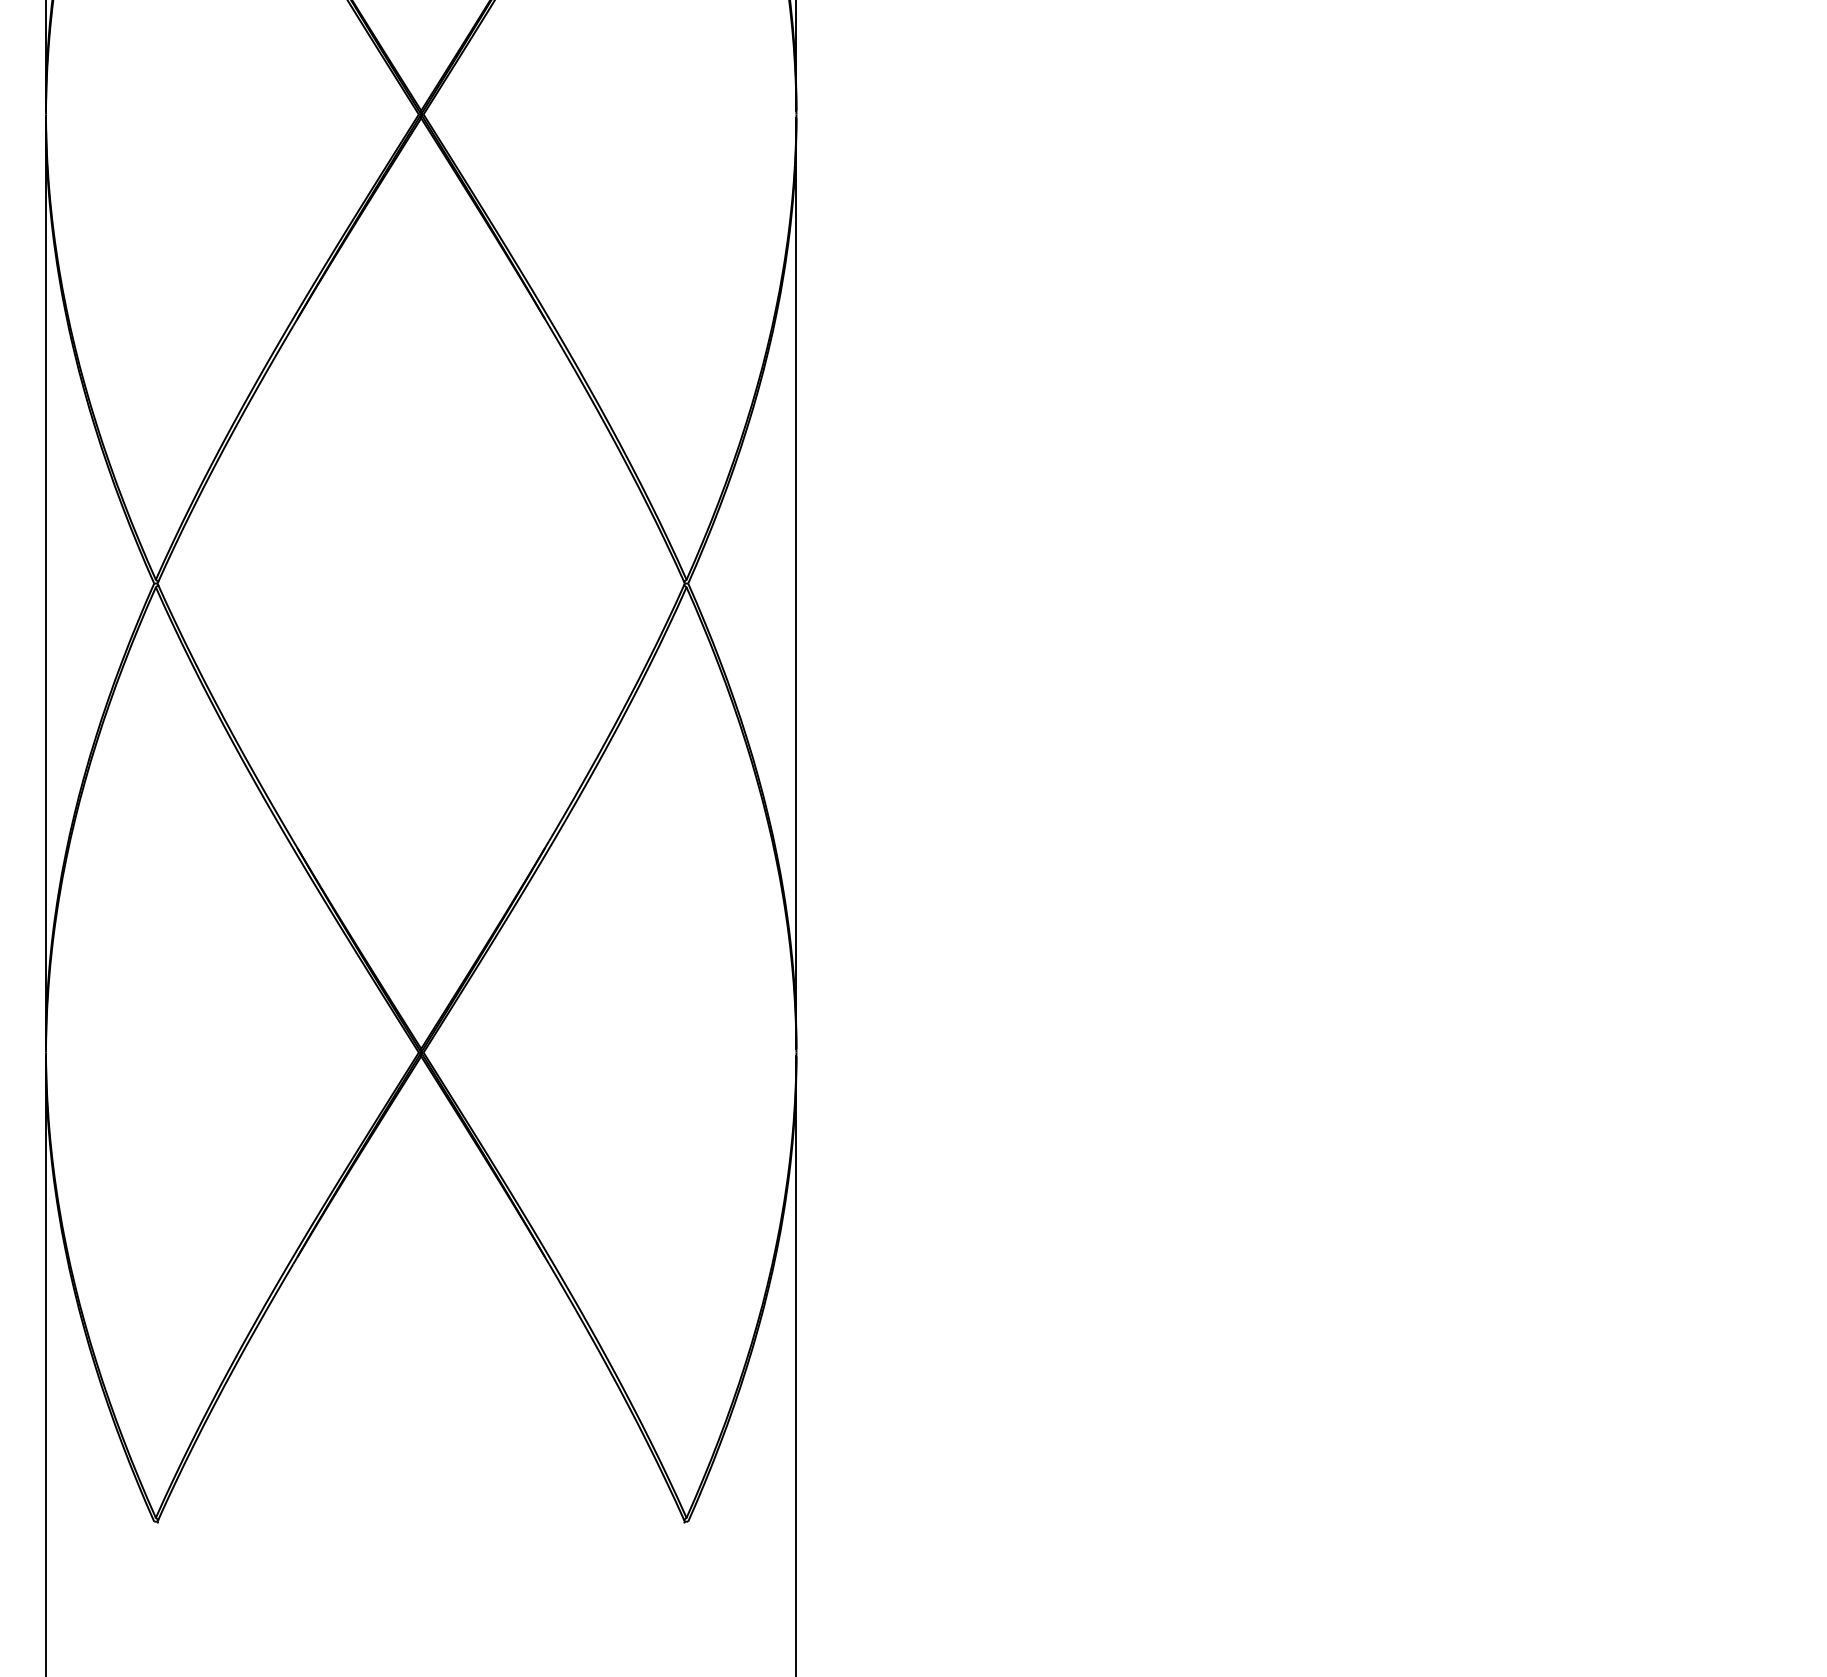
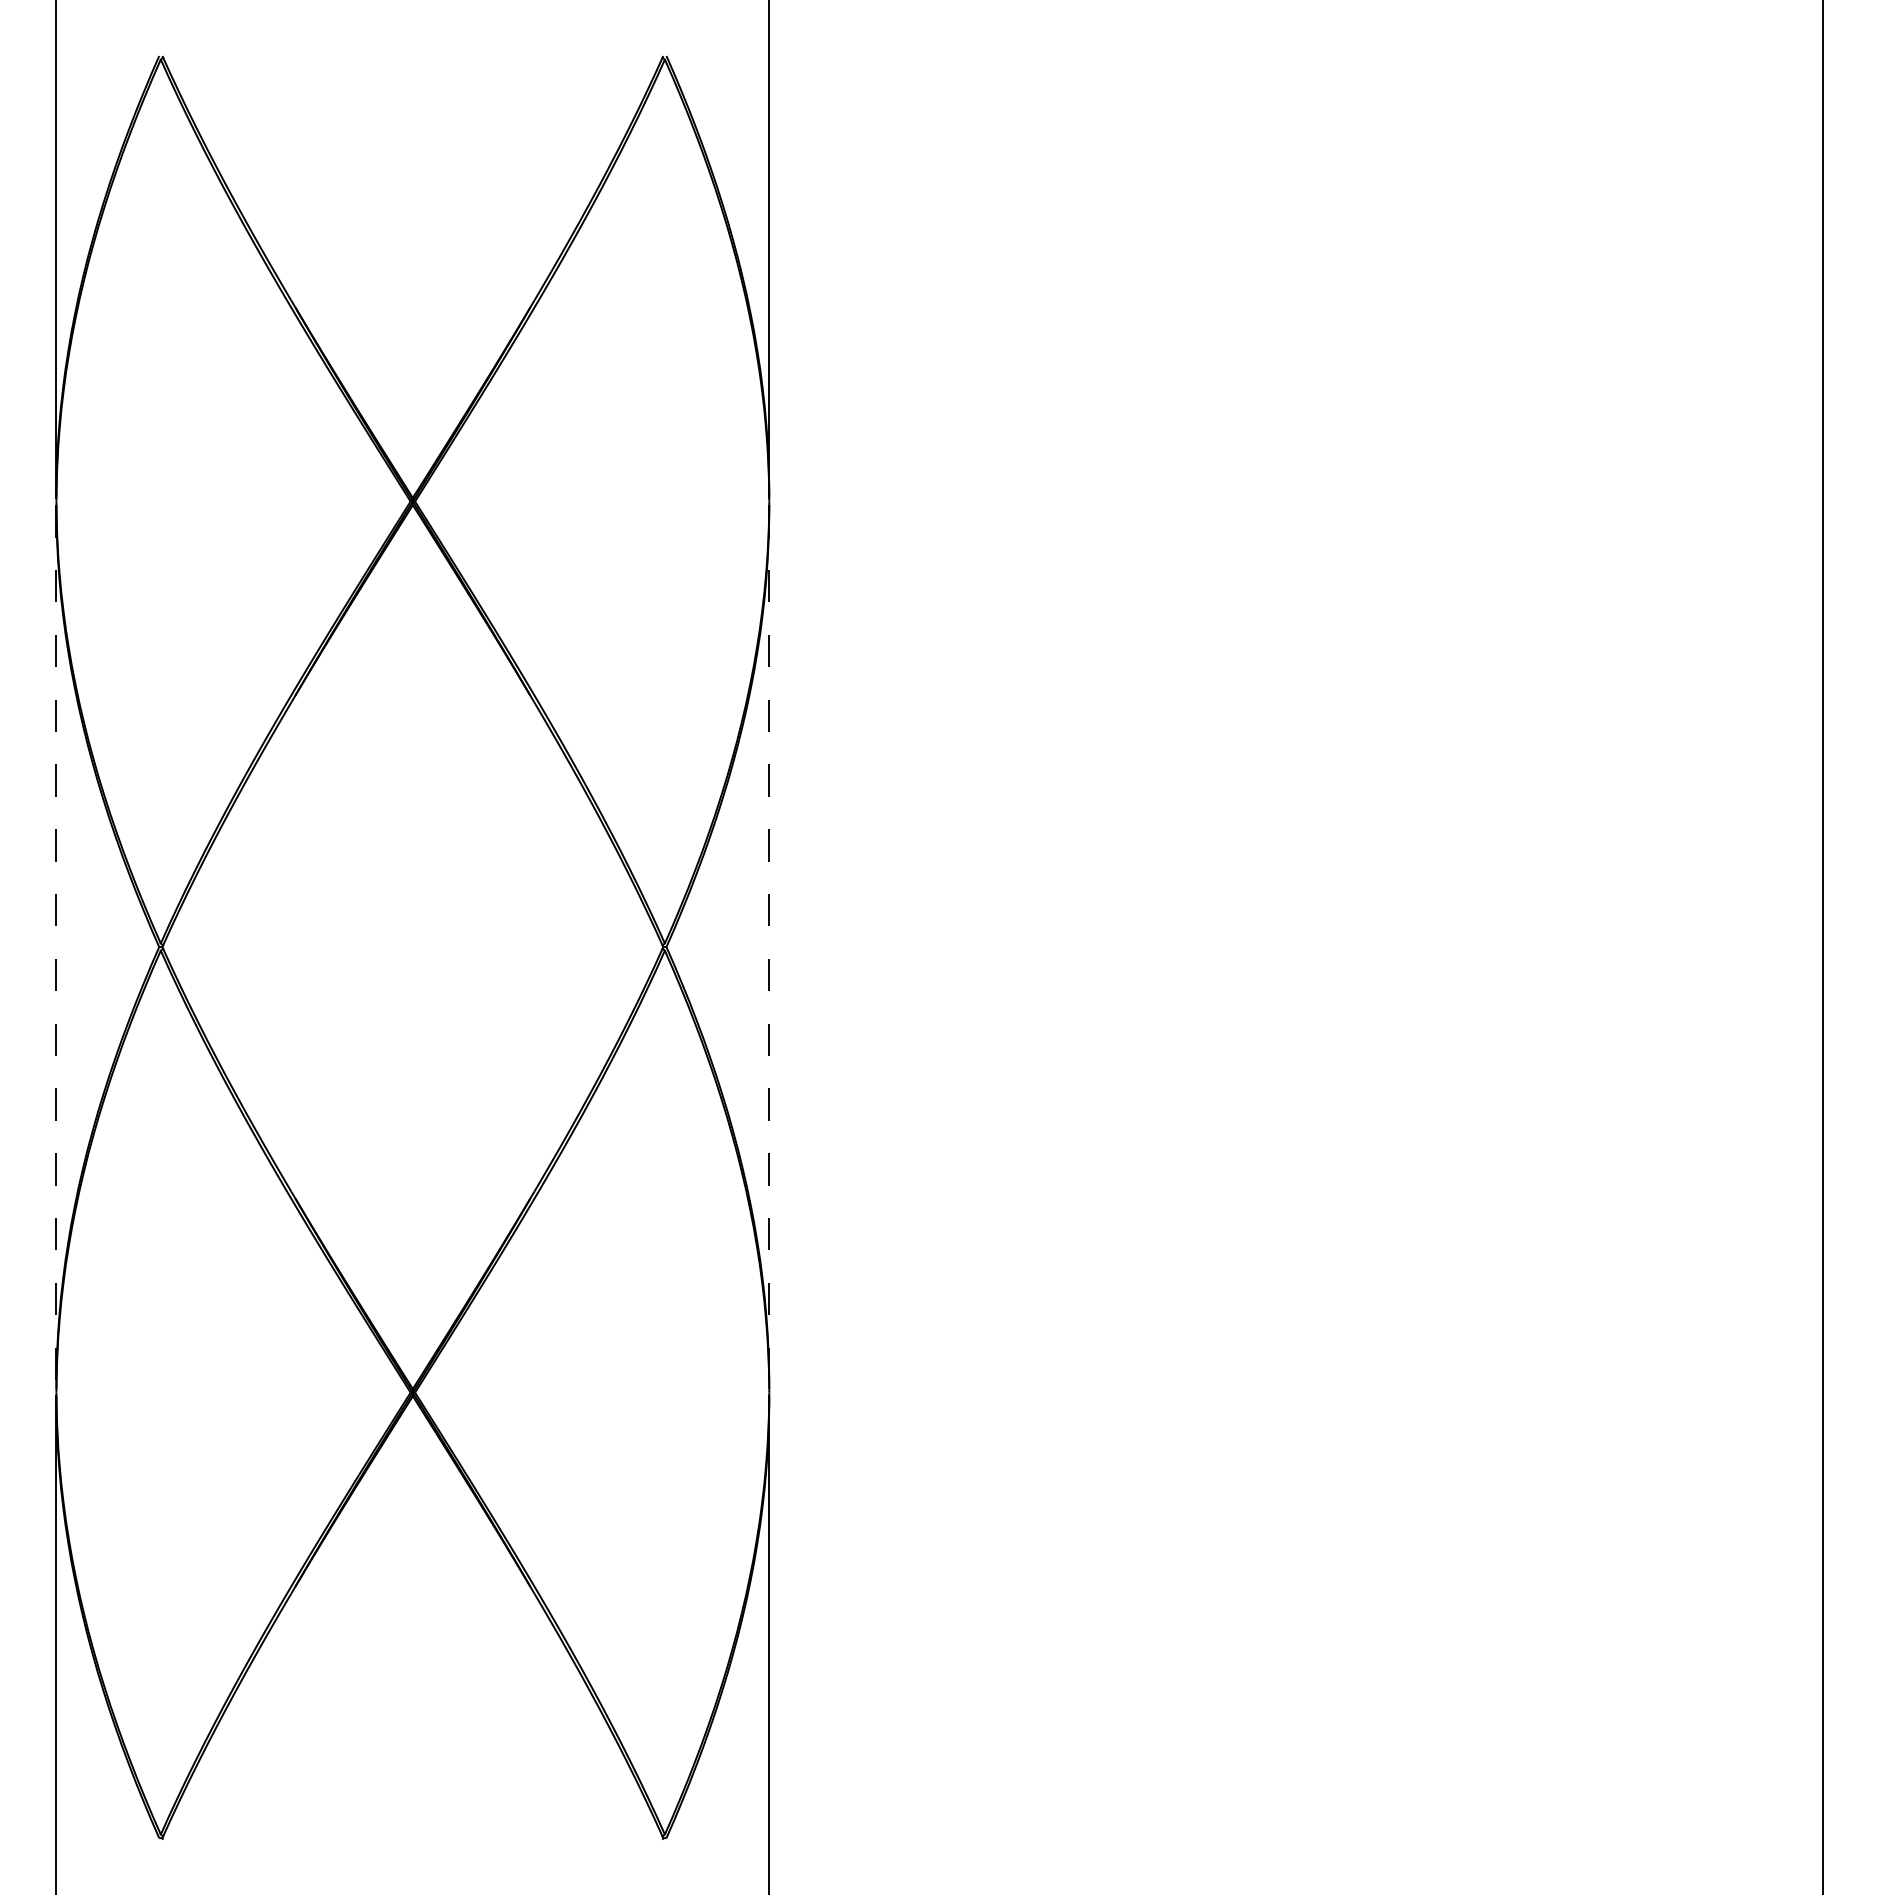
line: (46, 583) -> (56, 947), solid -> dashed
line: (796, 583) -> (769, 947), solid -> dashed

